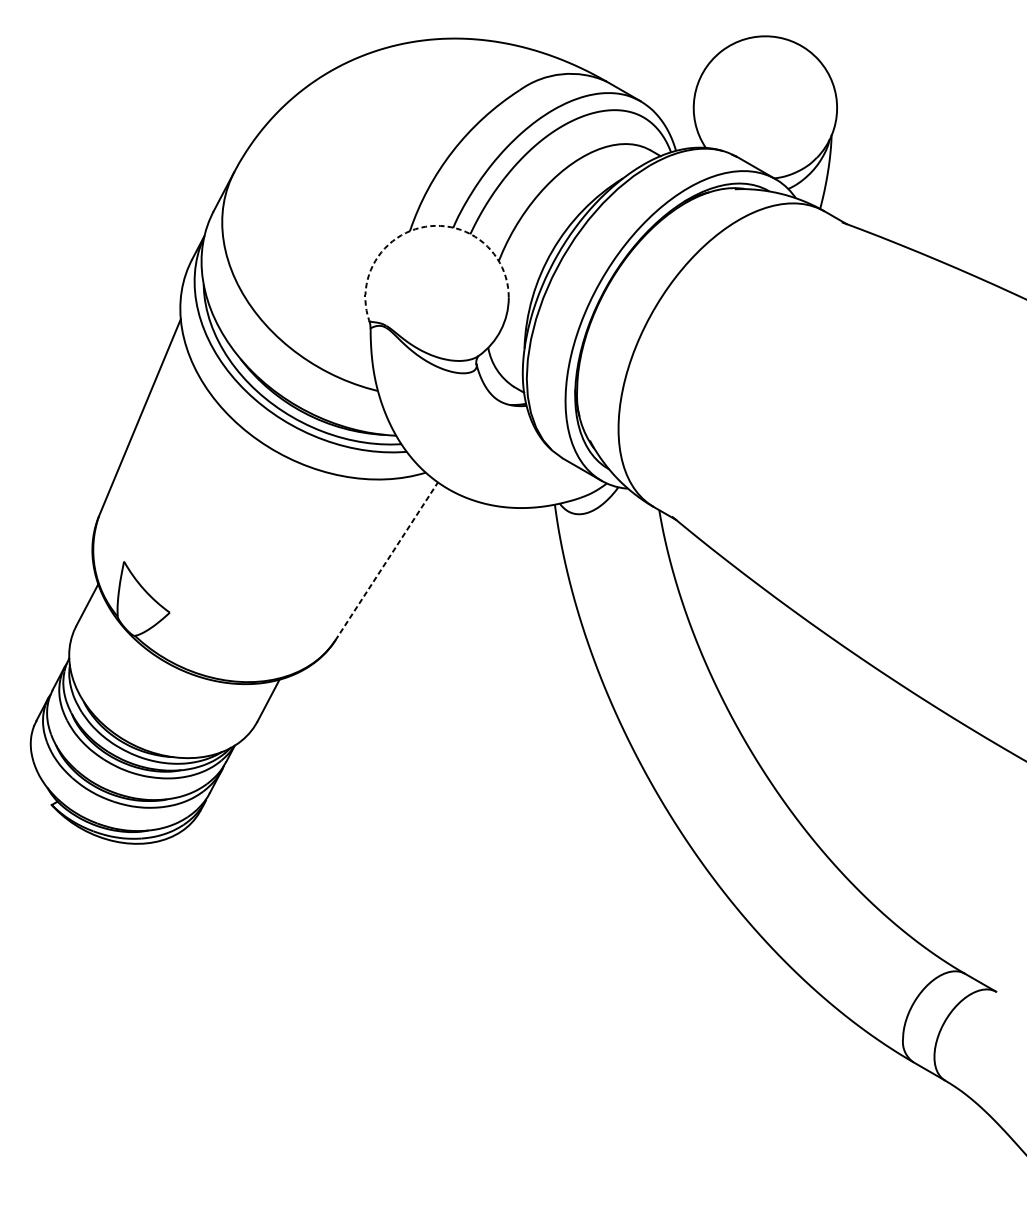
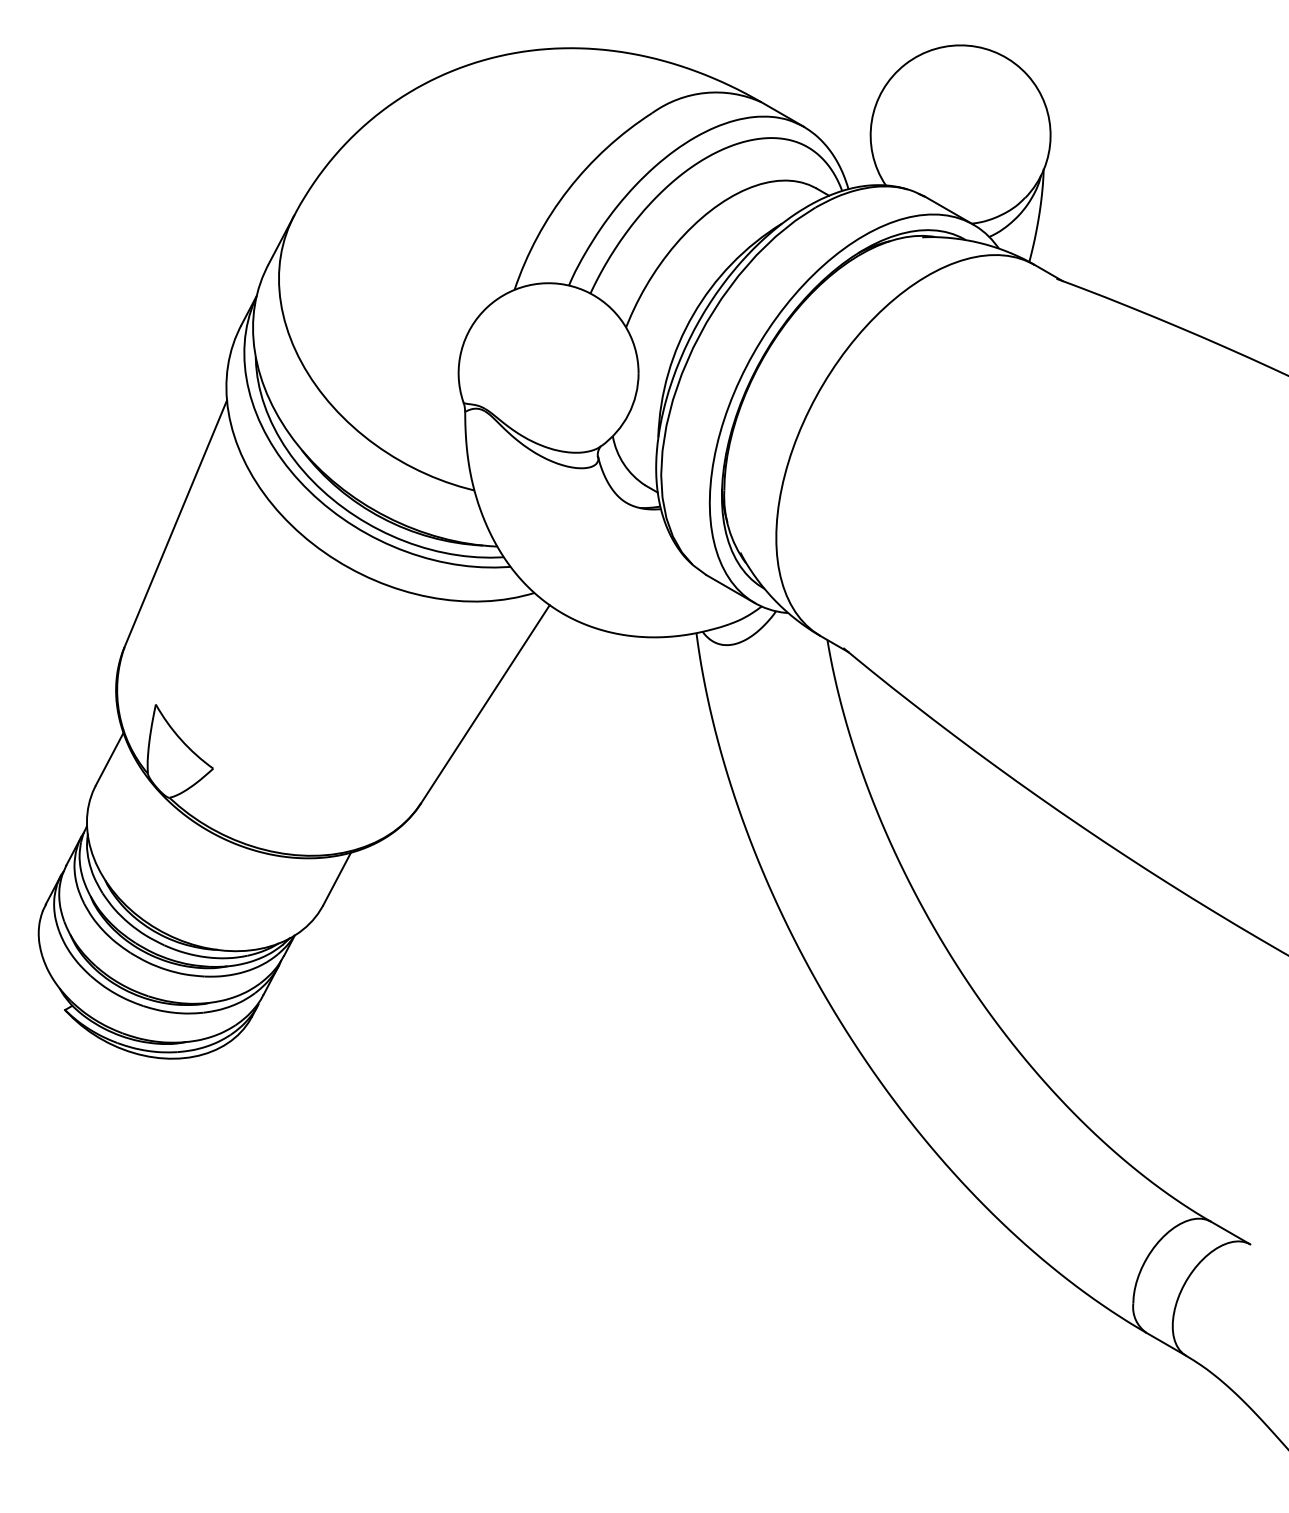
arc: (425, 226) -> (533, 284), dashed -> solid
line: (386, 560) -> (485, 703), dashed -> solid

